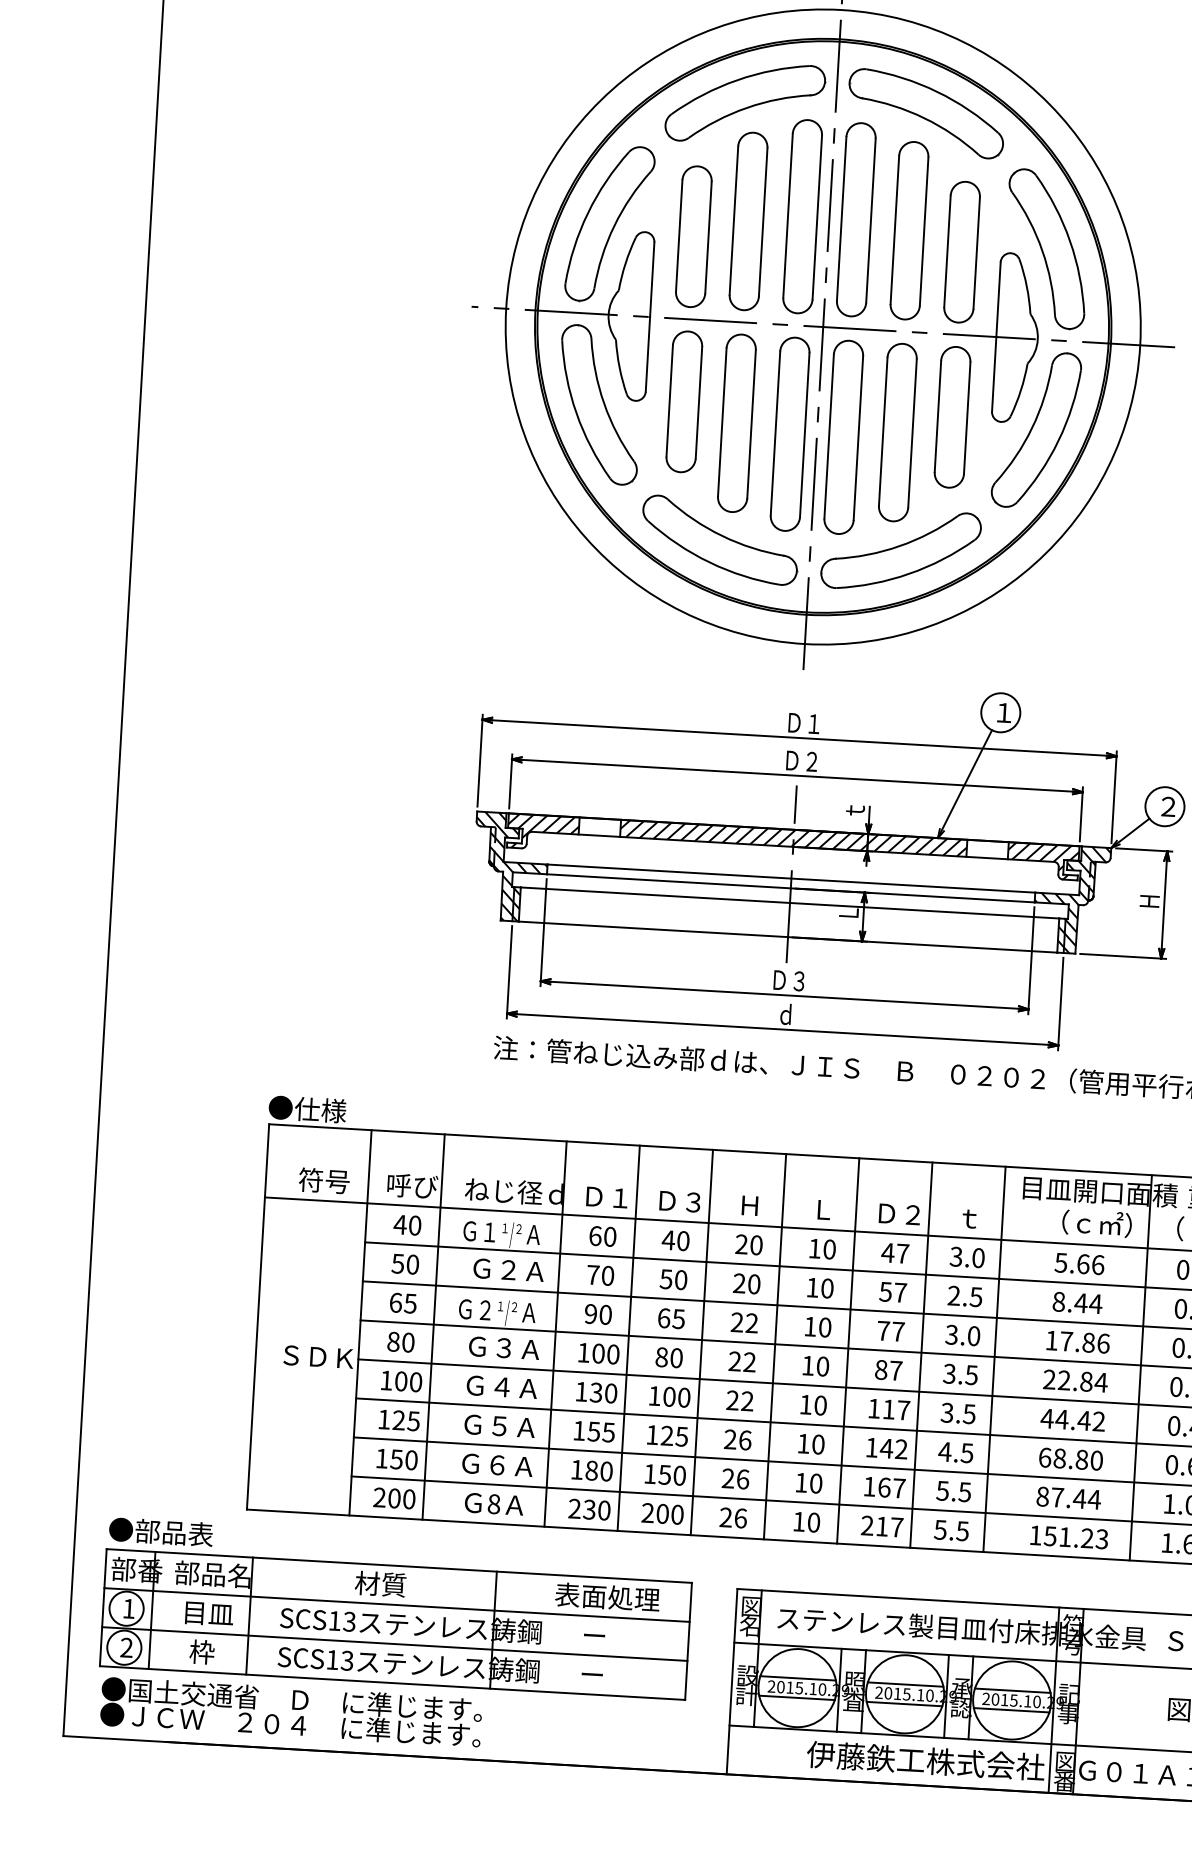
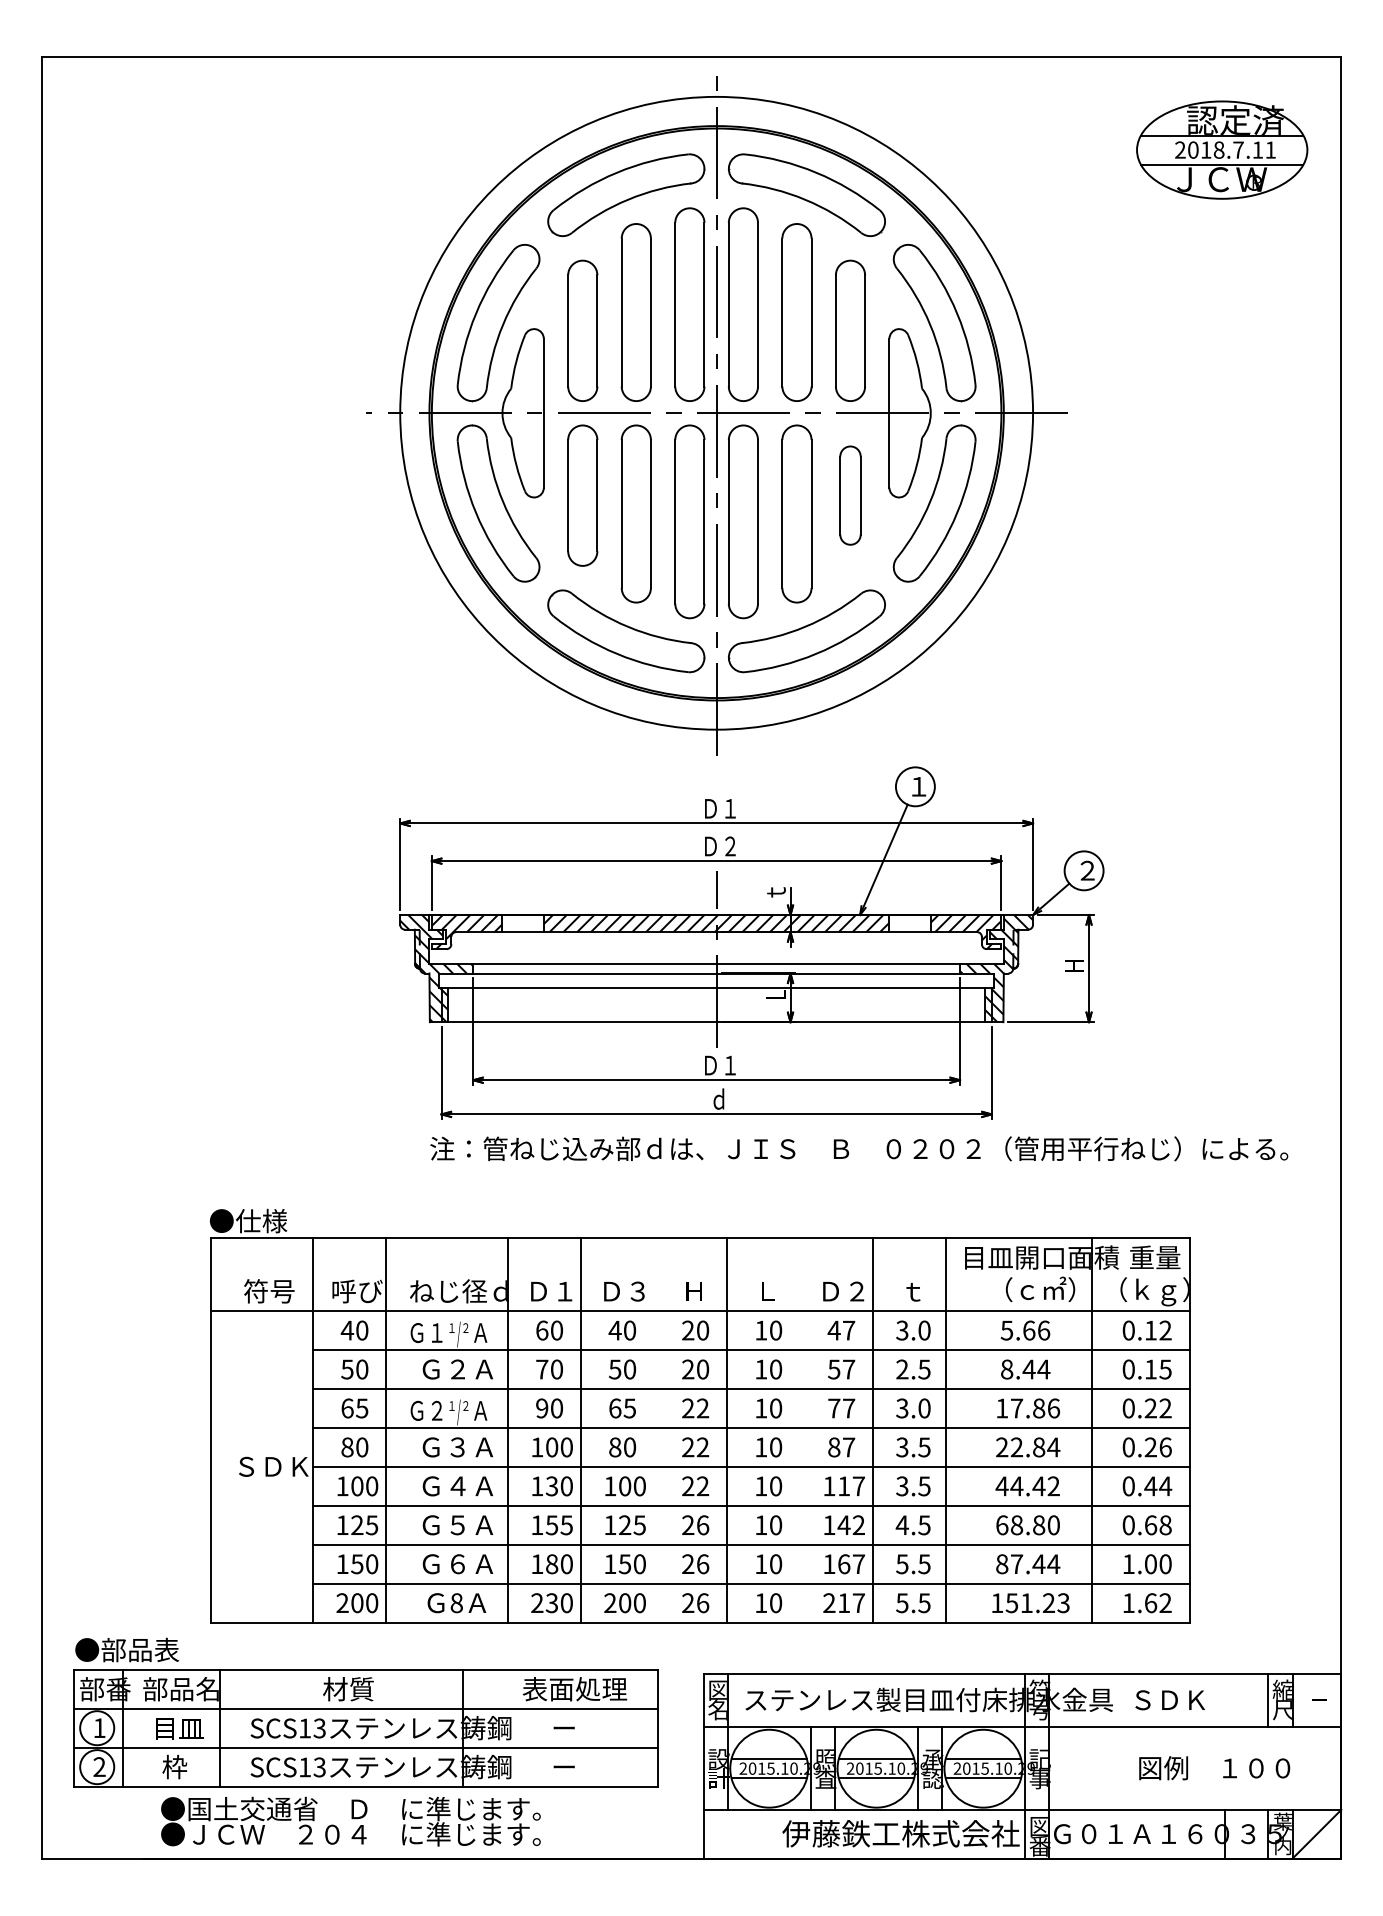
part: (952, 417) -> (850, 495), size x0.7
text: (799, 981) -> (730, 1065), Ｄ３ -> Ｄ１
line: (702, 1342) -> (654, 1430), removed
line: (848, 1351) -> (800, 1430), removed
text: (290, 1711) -> (350, 1821), moved

